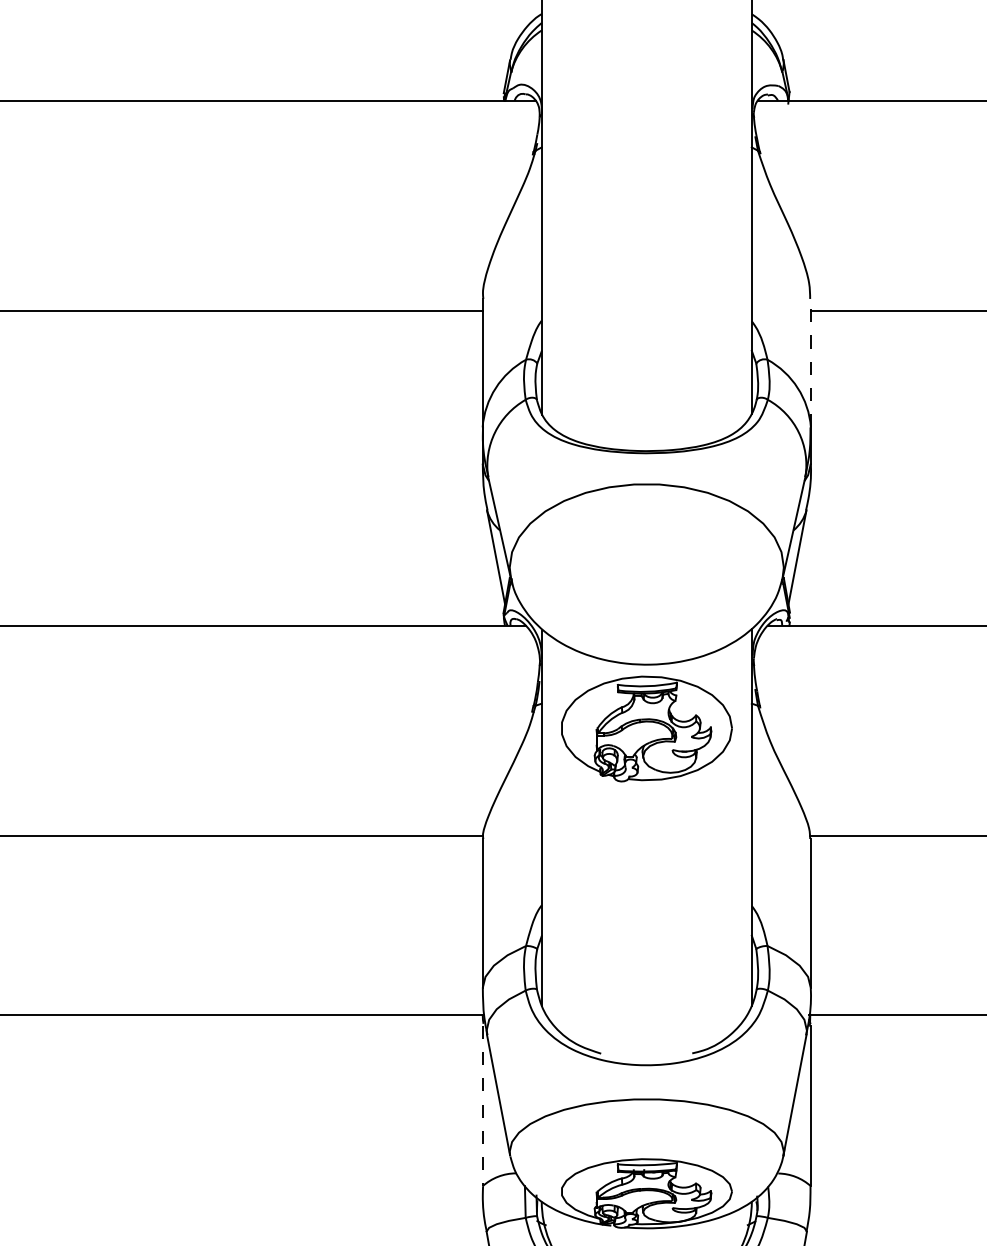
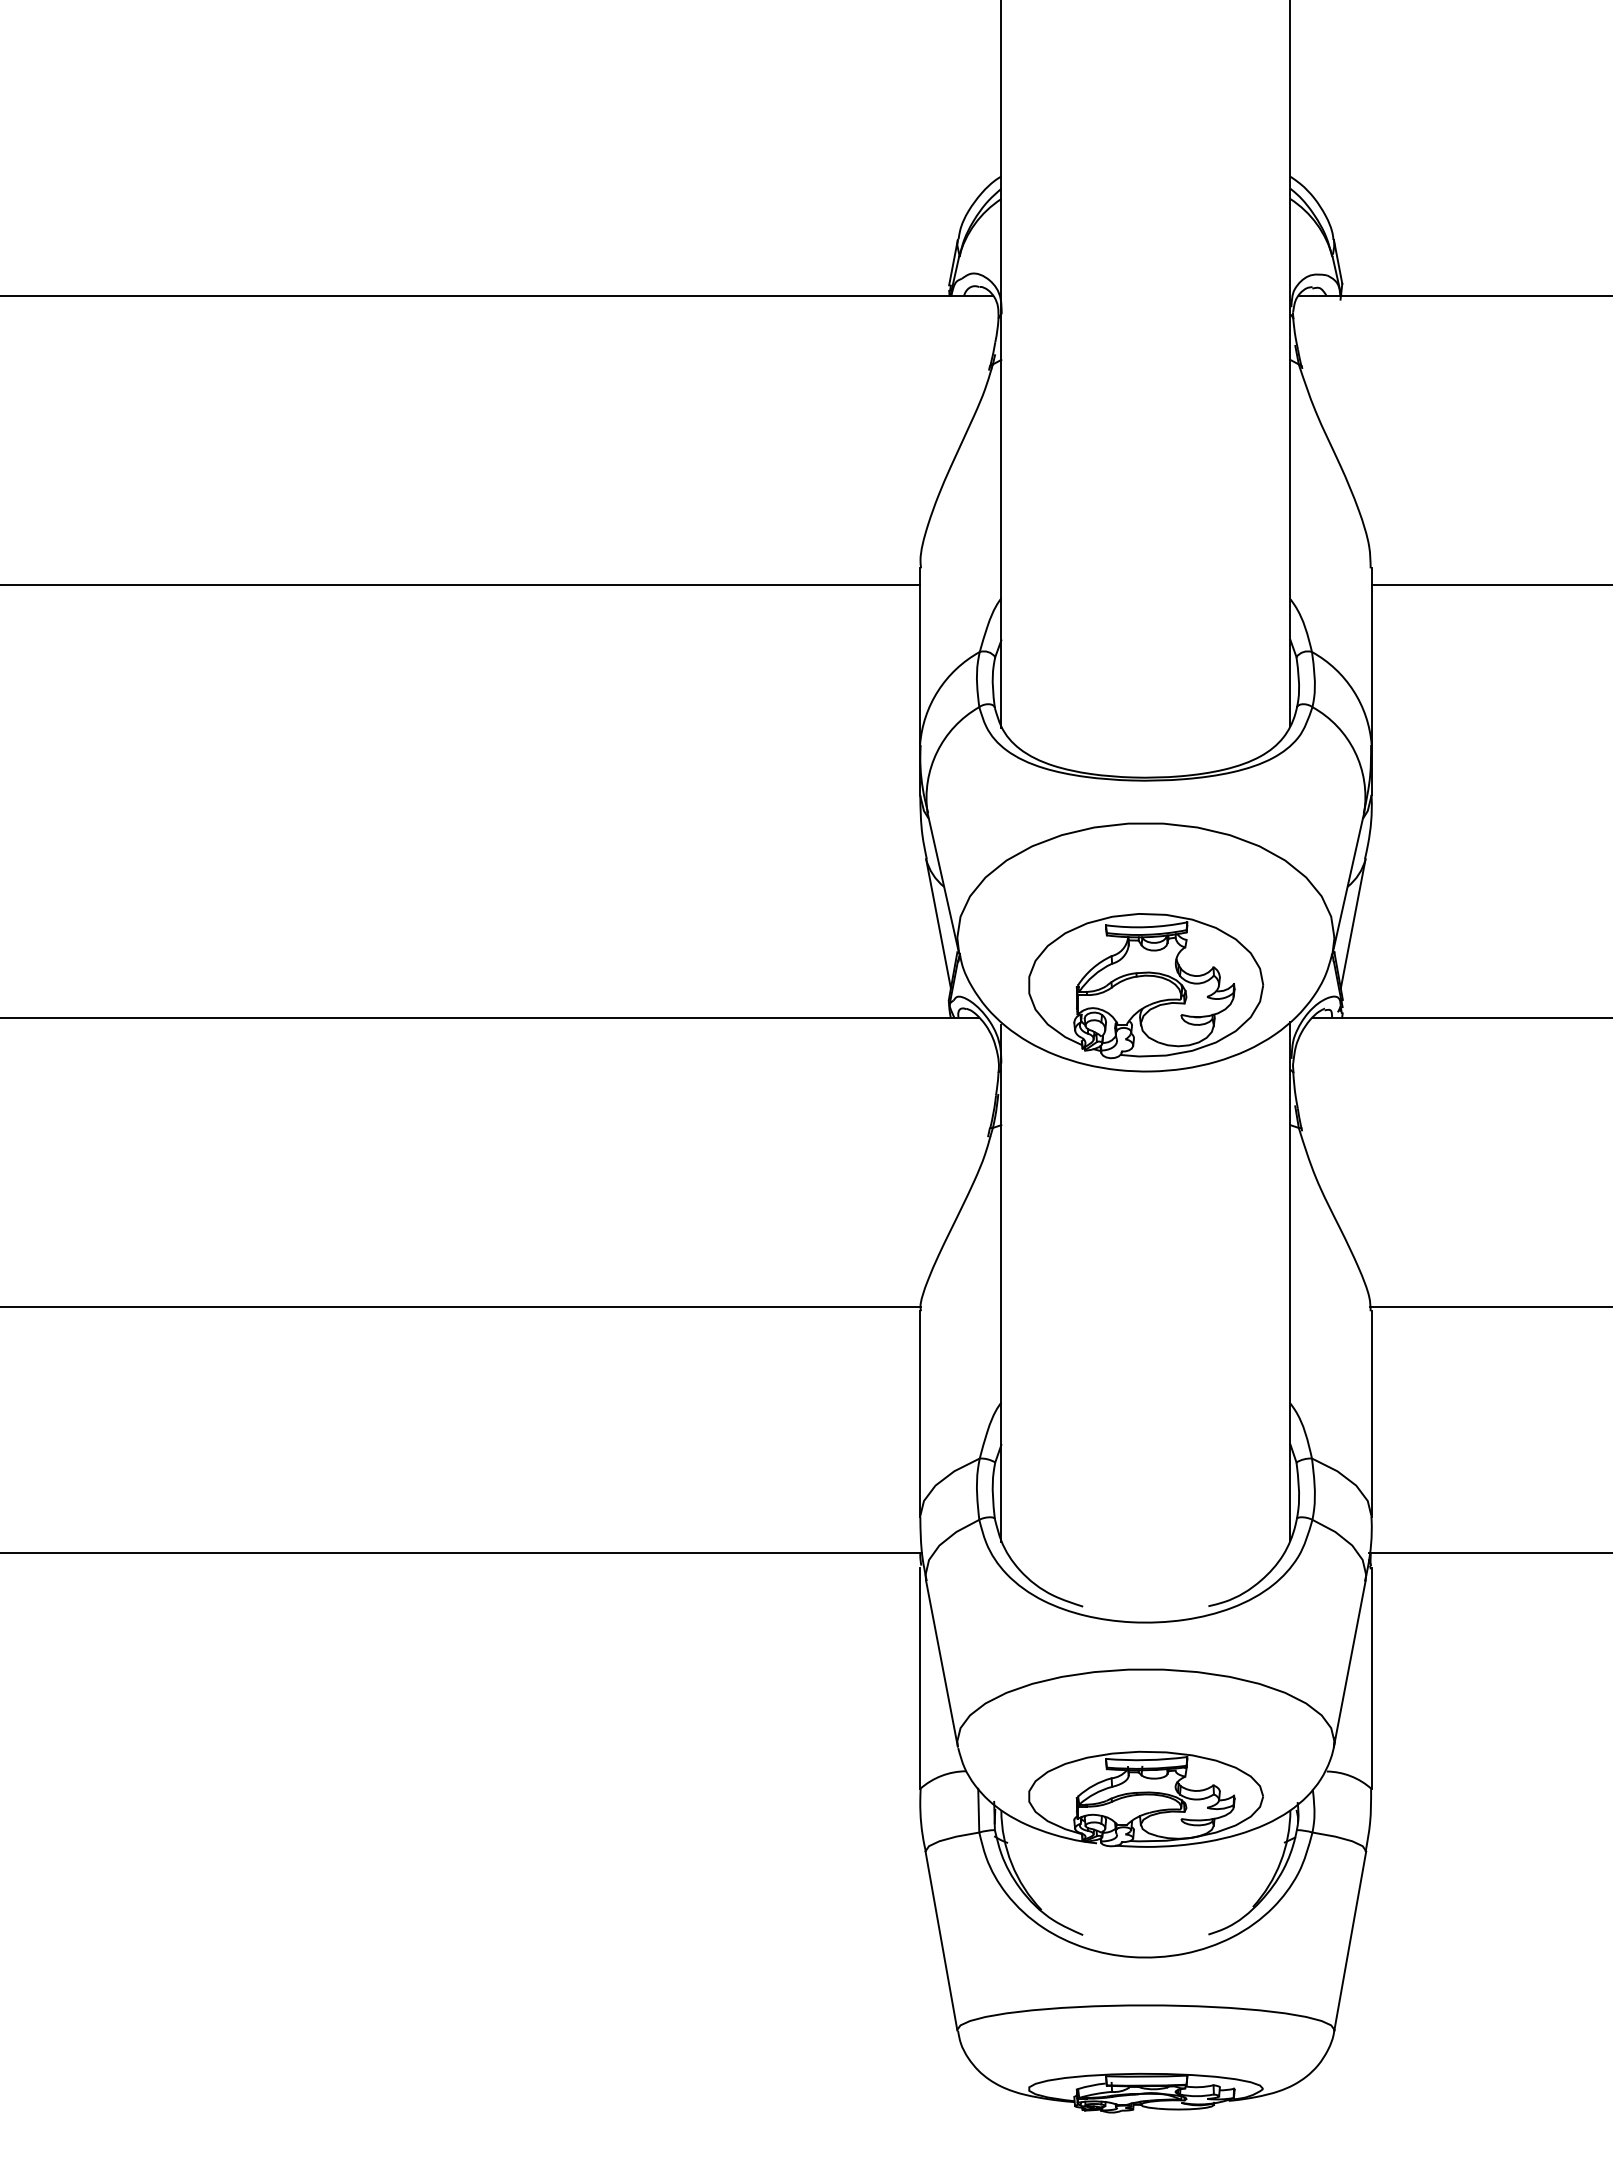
line: (810, 363) -> (1371, 656), dashed -> solid
part: (647, 729) -> (1146, 986), moved
line: (482, 1106) -> (920, 1679), dashed -> solid

